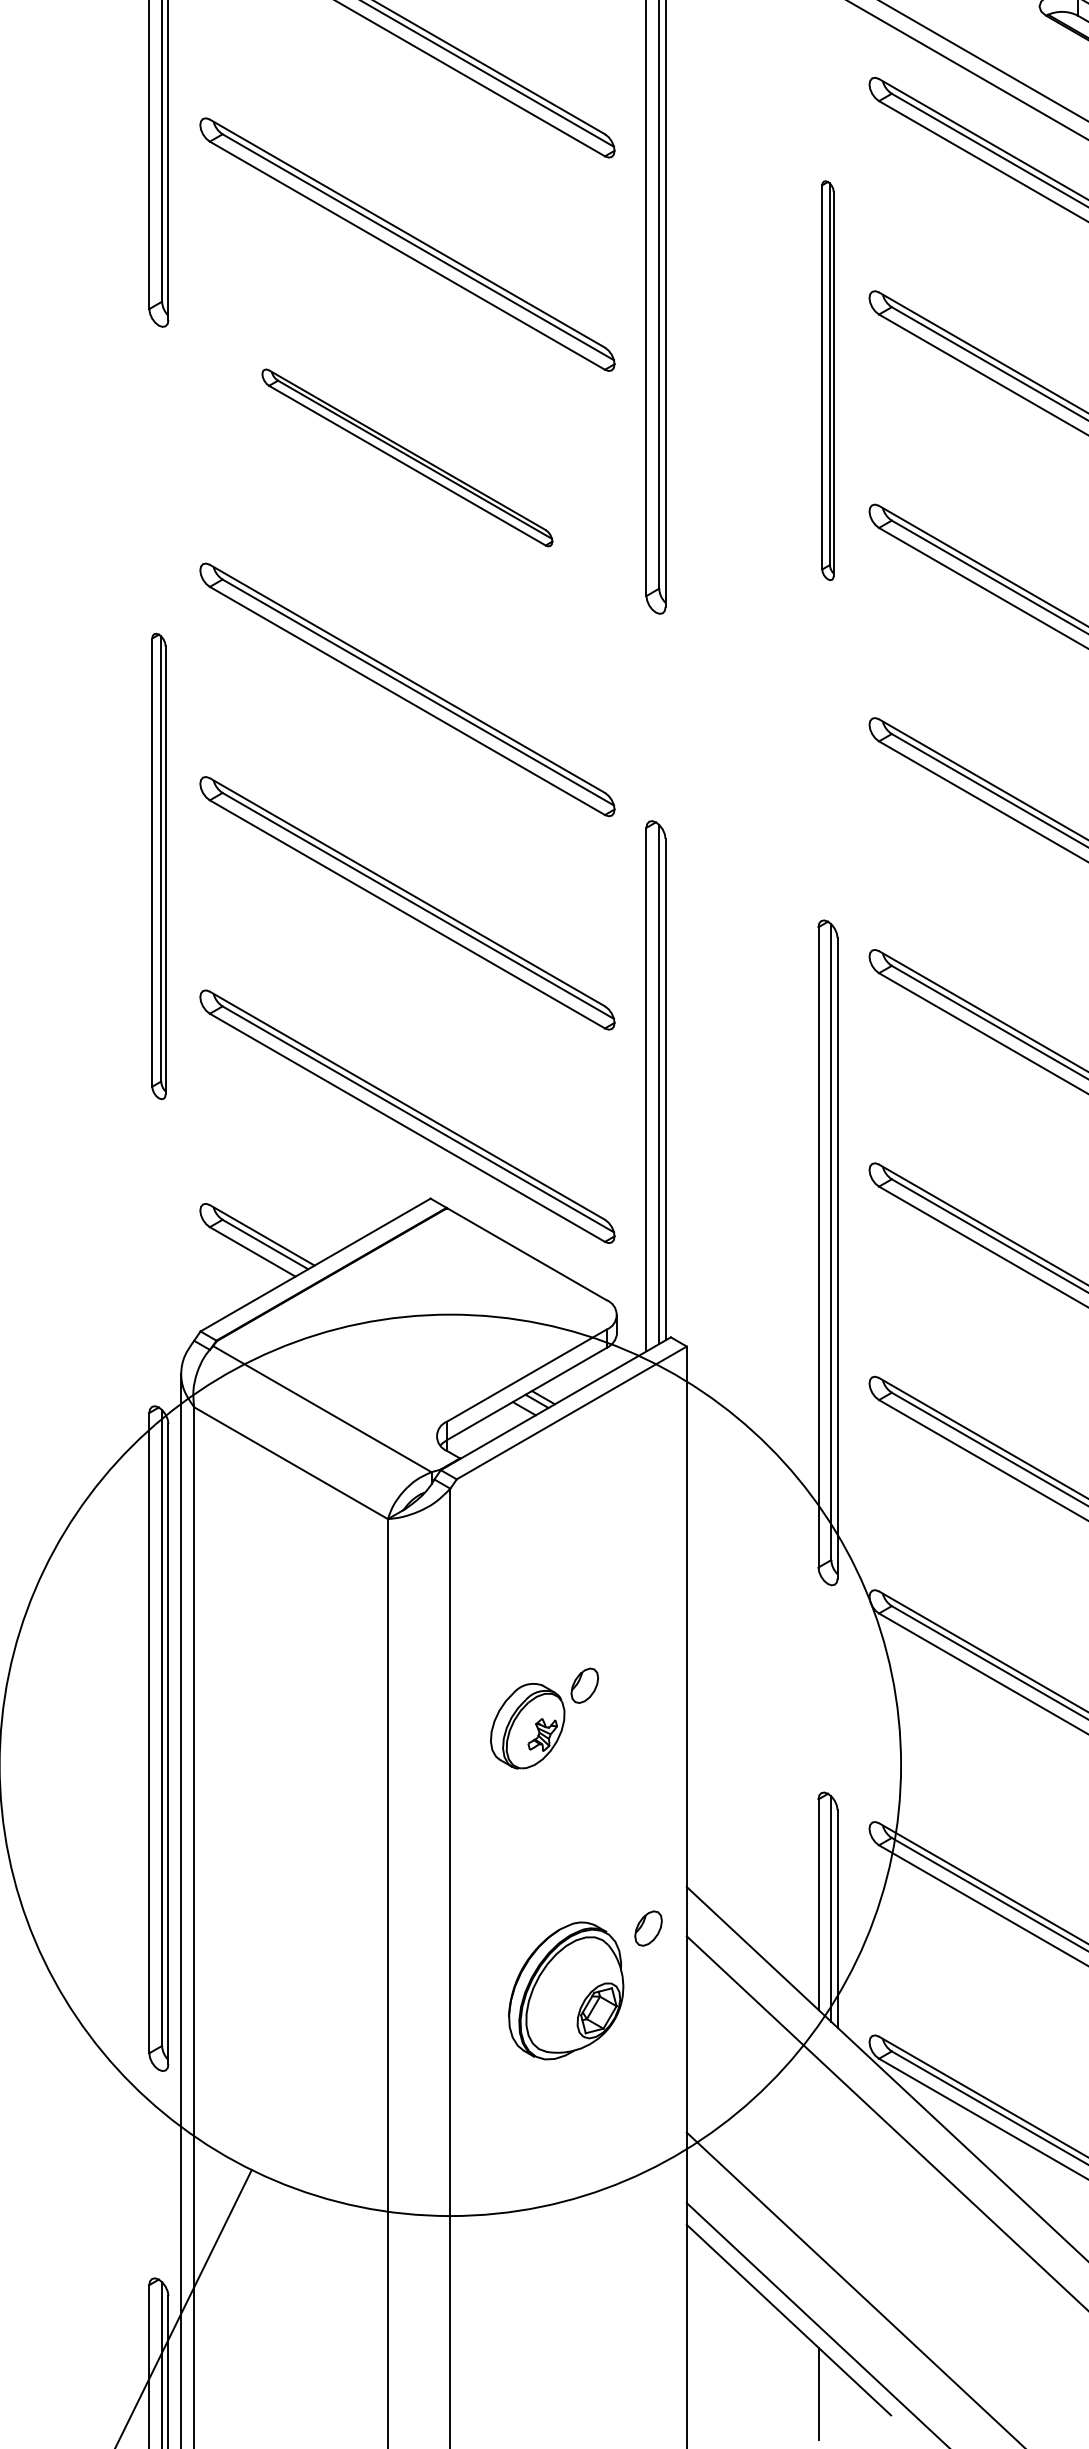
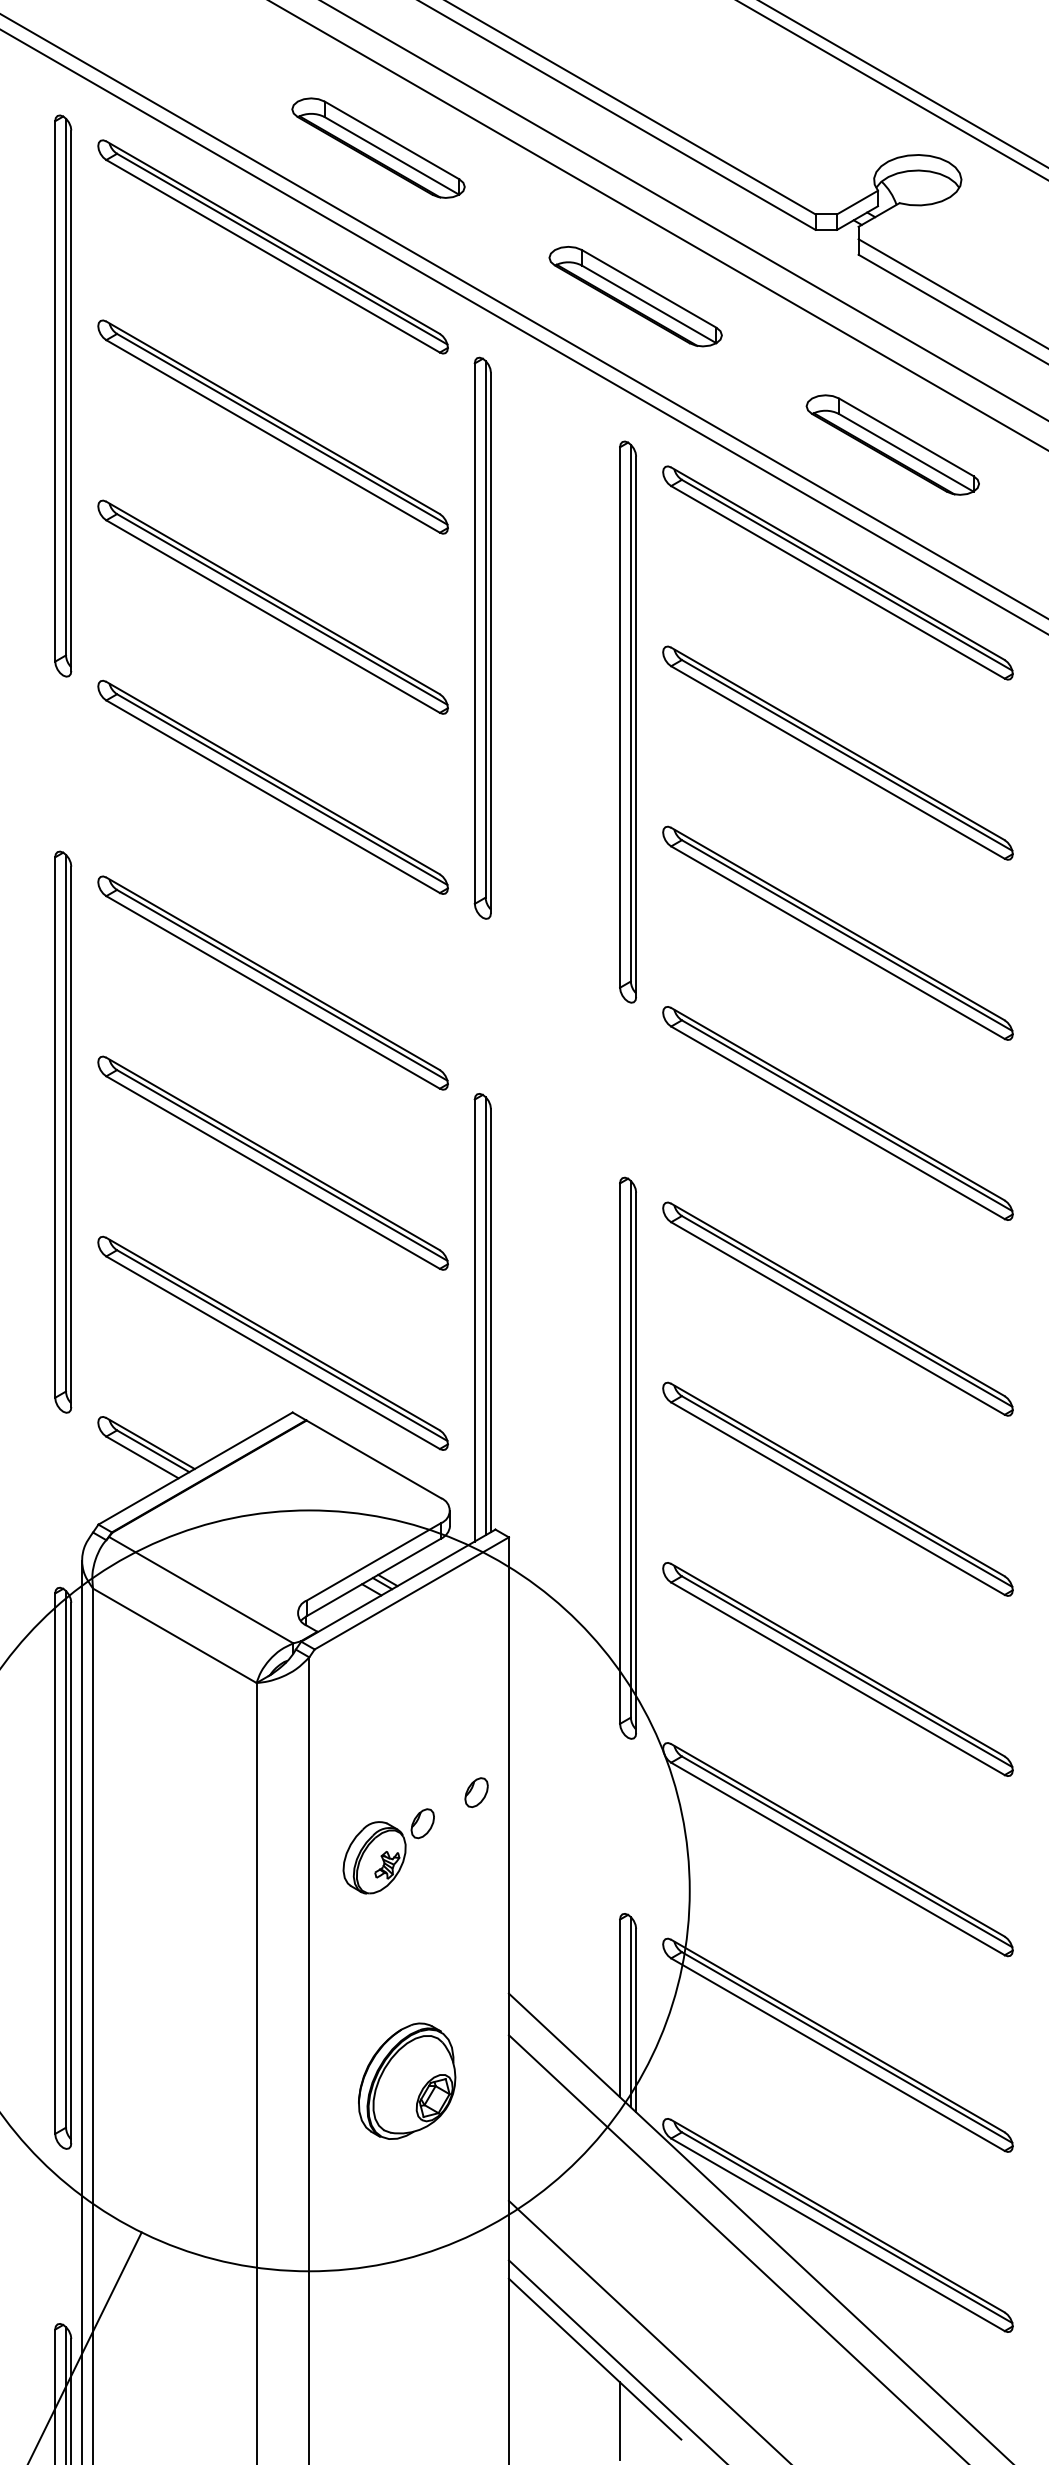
part: (827, 379) -> (627, 721), size x1.67
part: (406, 457) -> (272, 786), size x1.43
part: (159, 865) -> (63, 1131), size x1.43
part: (648, 1928) -> (476, 1792), moved

